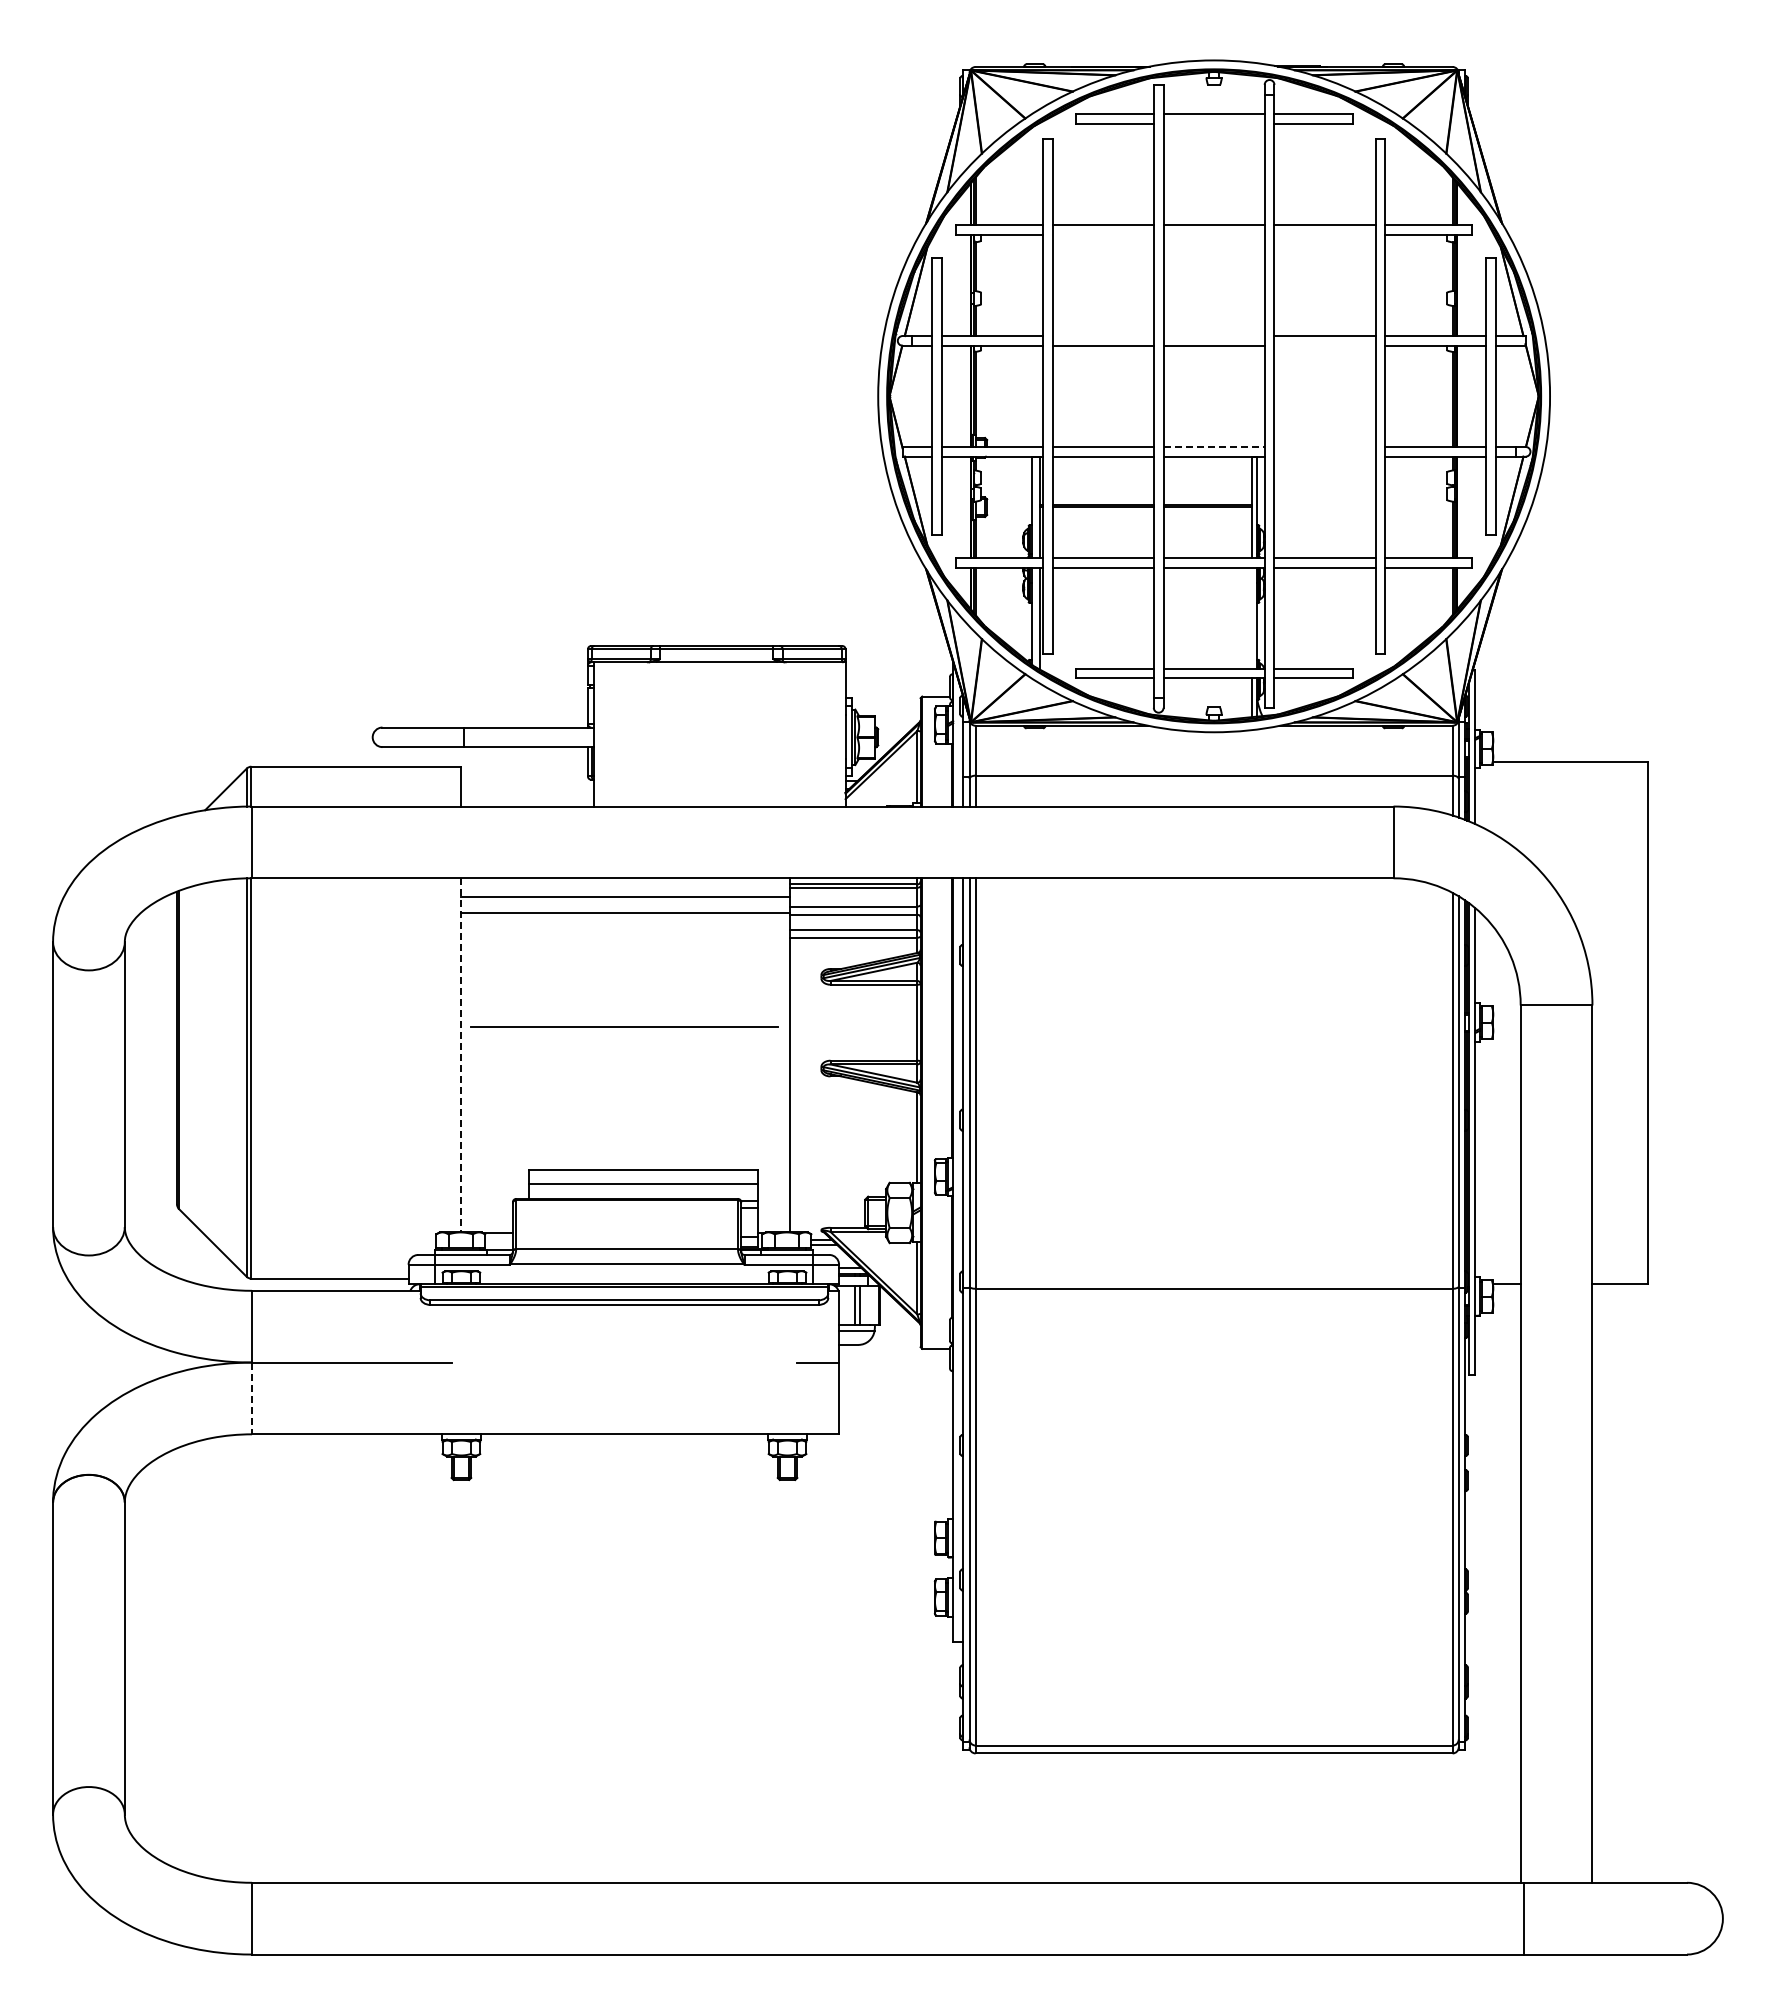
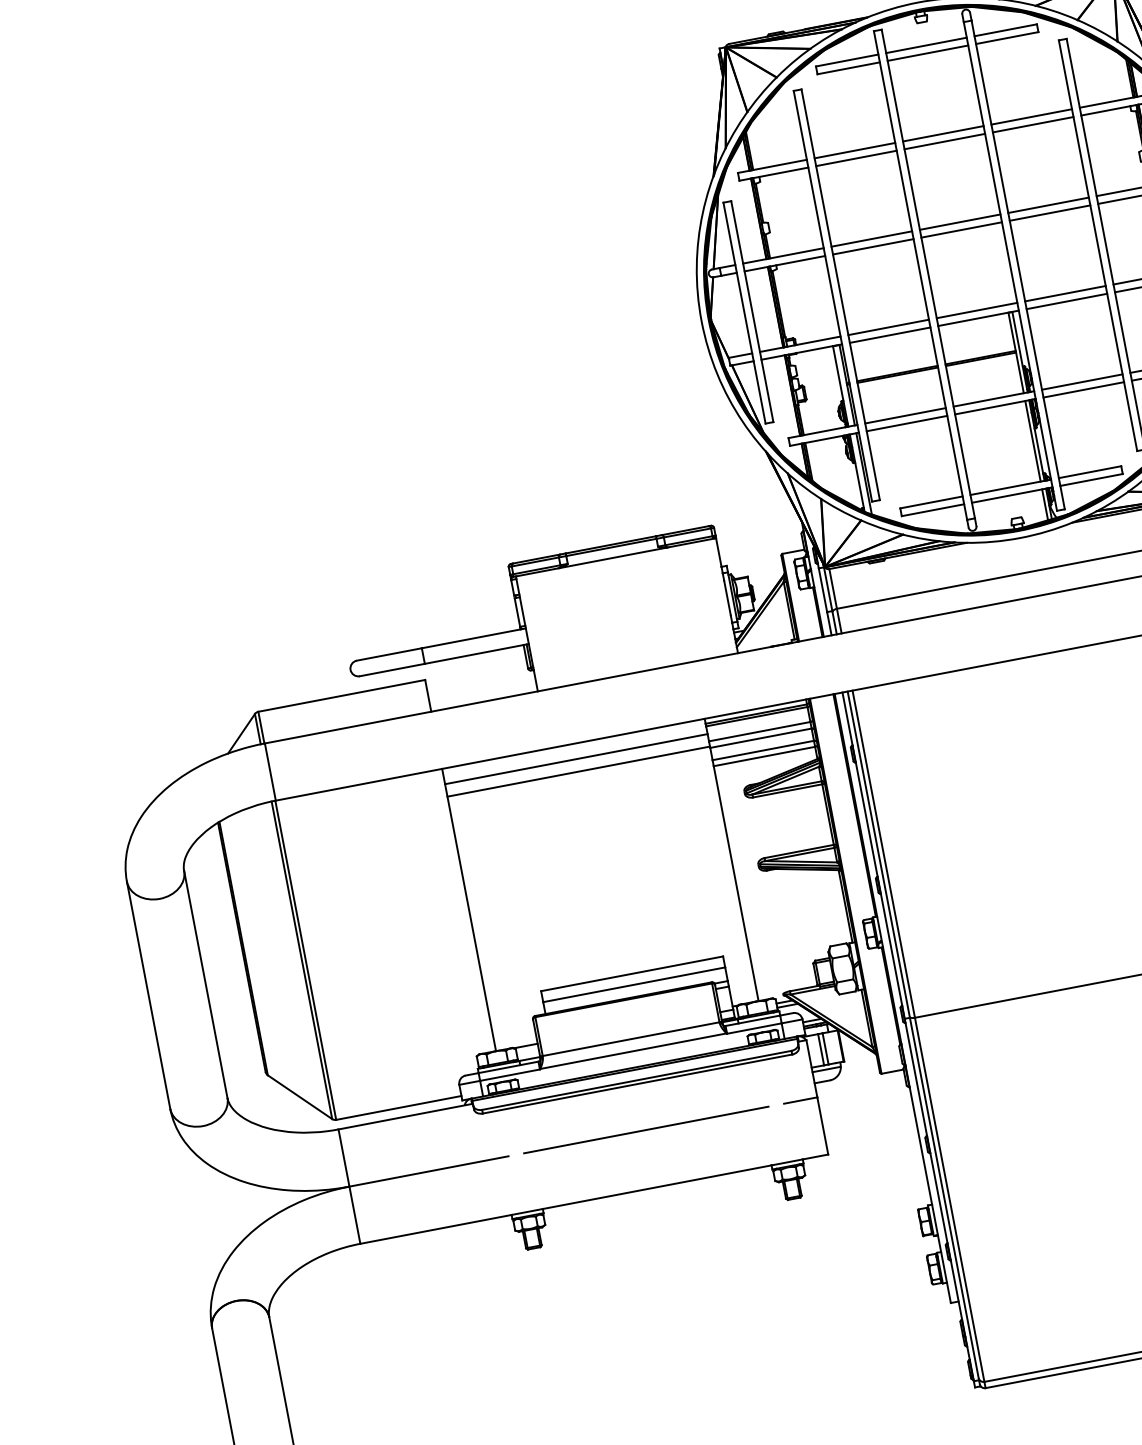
line: (1213, 124) -> (927, 53), added
line: (1102, 234) -> (855, 158), added
line: (1213, 234) -> (944, 141), added
line: (1324, 234) -> (1032, 124), added
line: (1102, 336) -> (871, 239), added
line: (1213, 336) -> (959, 222), added
line: (1324, 345) -> (1049, 212), added
line: (1214, 446) -> (977, 310), dashed -> solid
line: (1324, 446) -> (1064, 293), added
line: (1324, 456) -> (1066, 301), added
line: (1251, 617) -> (1032, 440), added
line: (624, 1026) -> (646, 1129), moved
line: (460, 1055) -> (468, 910), dashed -> solid
line: (252, 1398) -> (355, 1215), dashed -> solid

